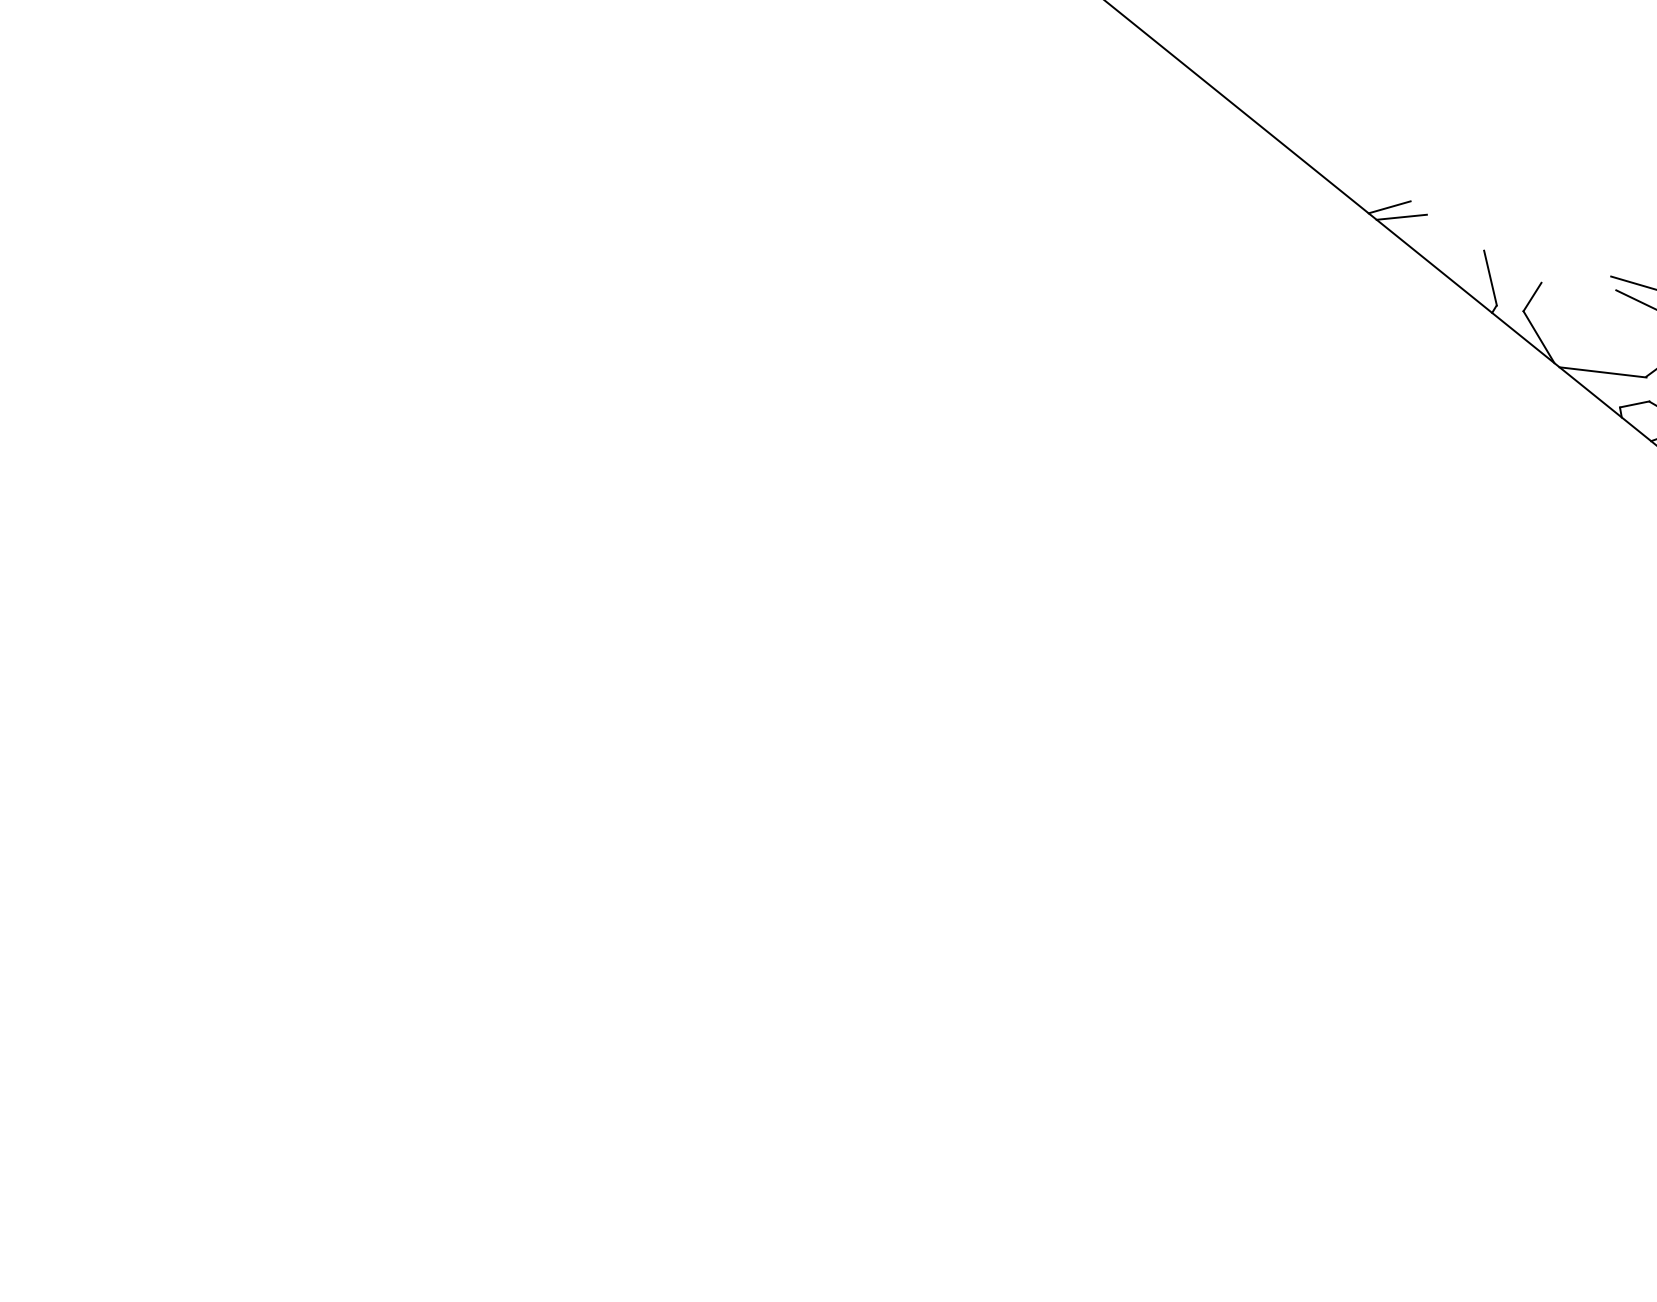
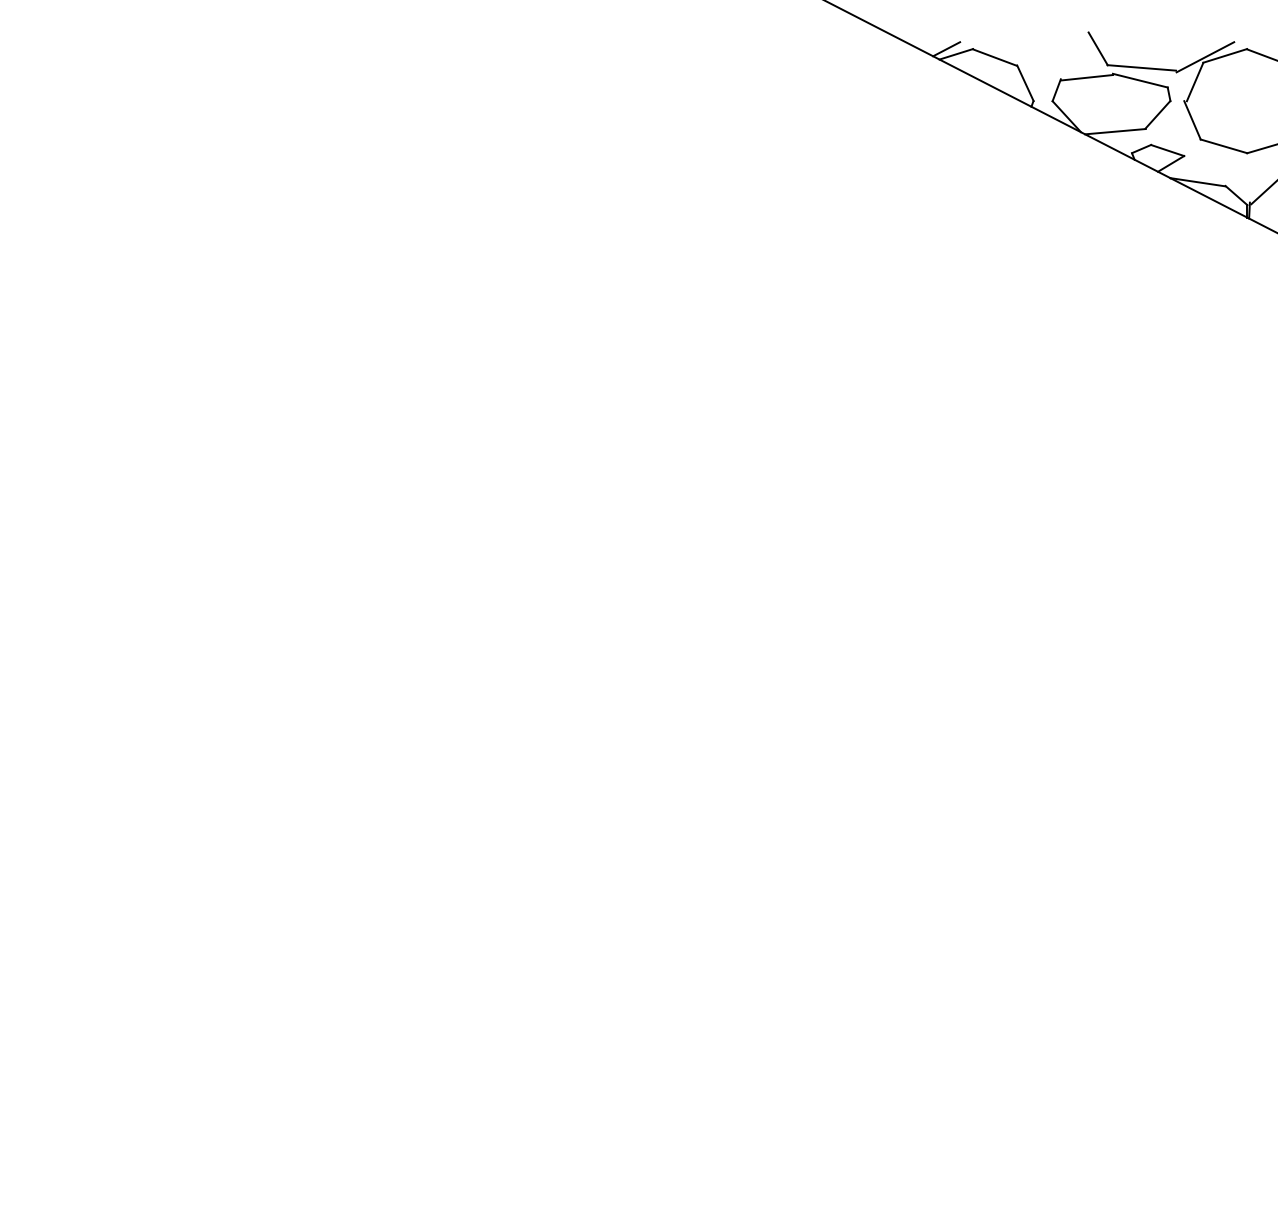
line: (1454, 232) -> (994, 57), added
line: (1601, 250) -> (1097, 48), added
line: (1578, 287) -> (1086, 77), added

